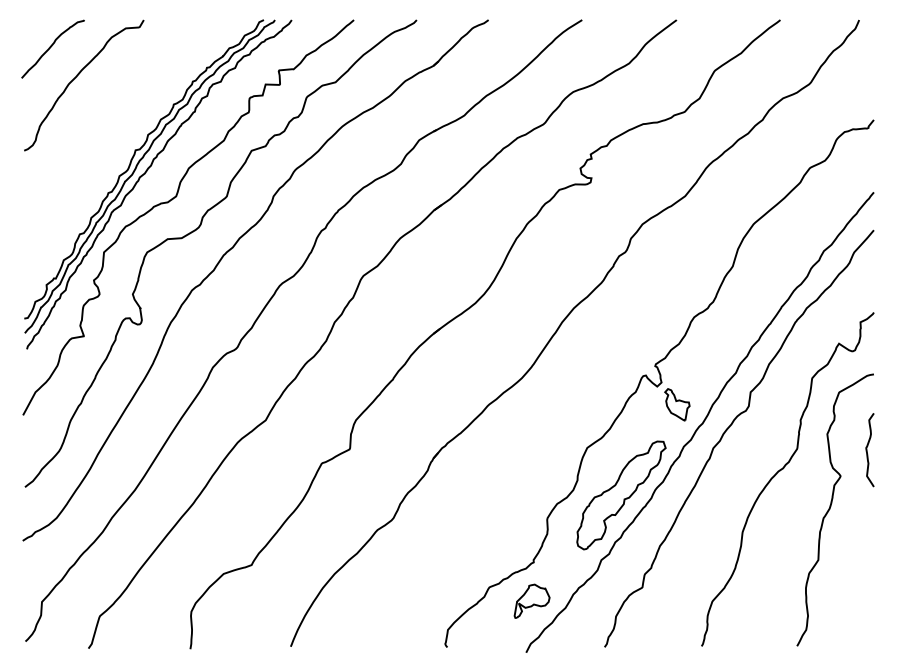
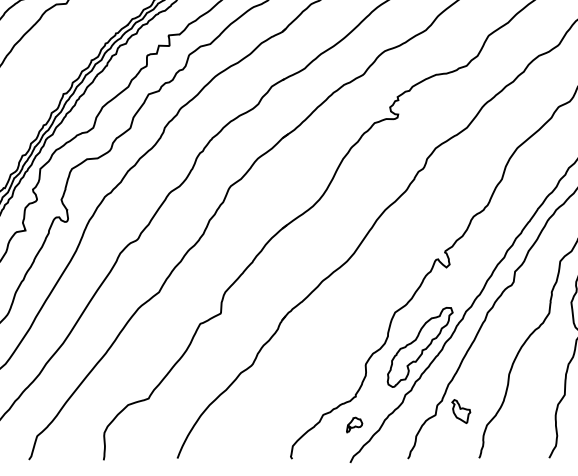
part: (677, 404) -> (461, 411), moved
part: (531, 600) -> (354, 424), size x0.6

